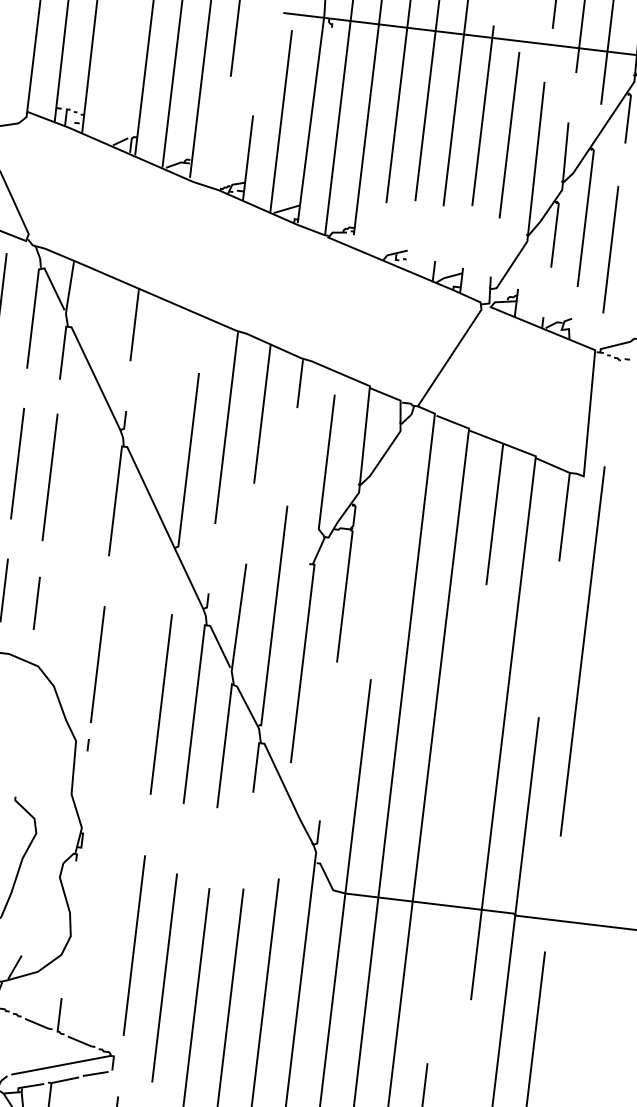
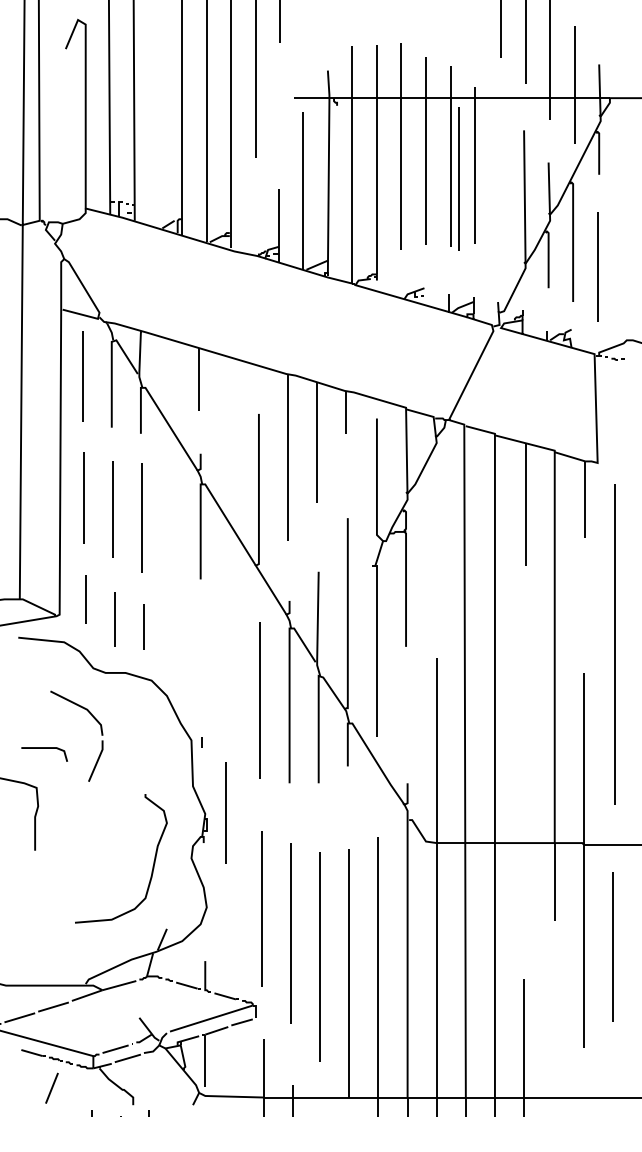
line: (509, 134) -> (458, 178), moved
line: (582, 651) -> (614, 644), moved
line: (97, 663) -> (225, 812), moved

